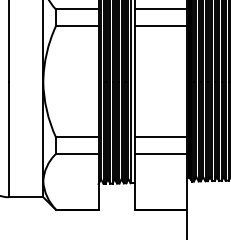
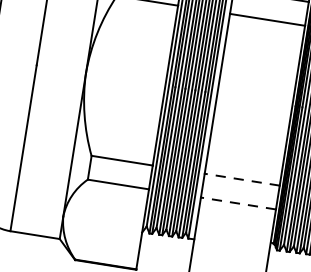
line: (160, 137) -> (241, 179), solid -> dashed
line: (160, 153) -> (238, 202), solid -> dashed

